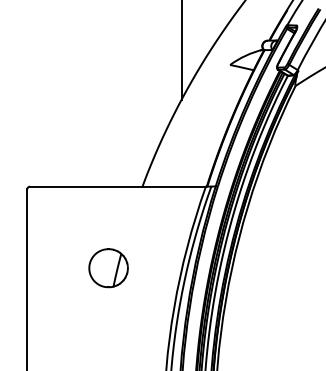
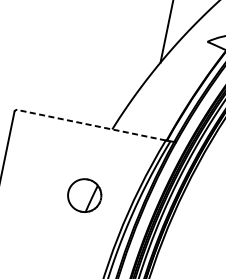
line: (117, 186) -> (91, 124), solid -> dashed
part: (108, 268) -> (84, 195), moved

